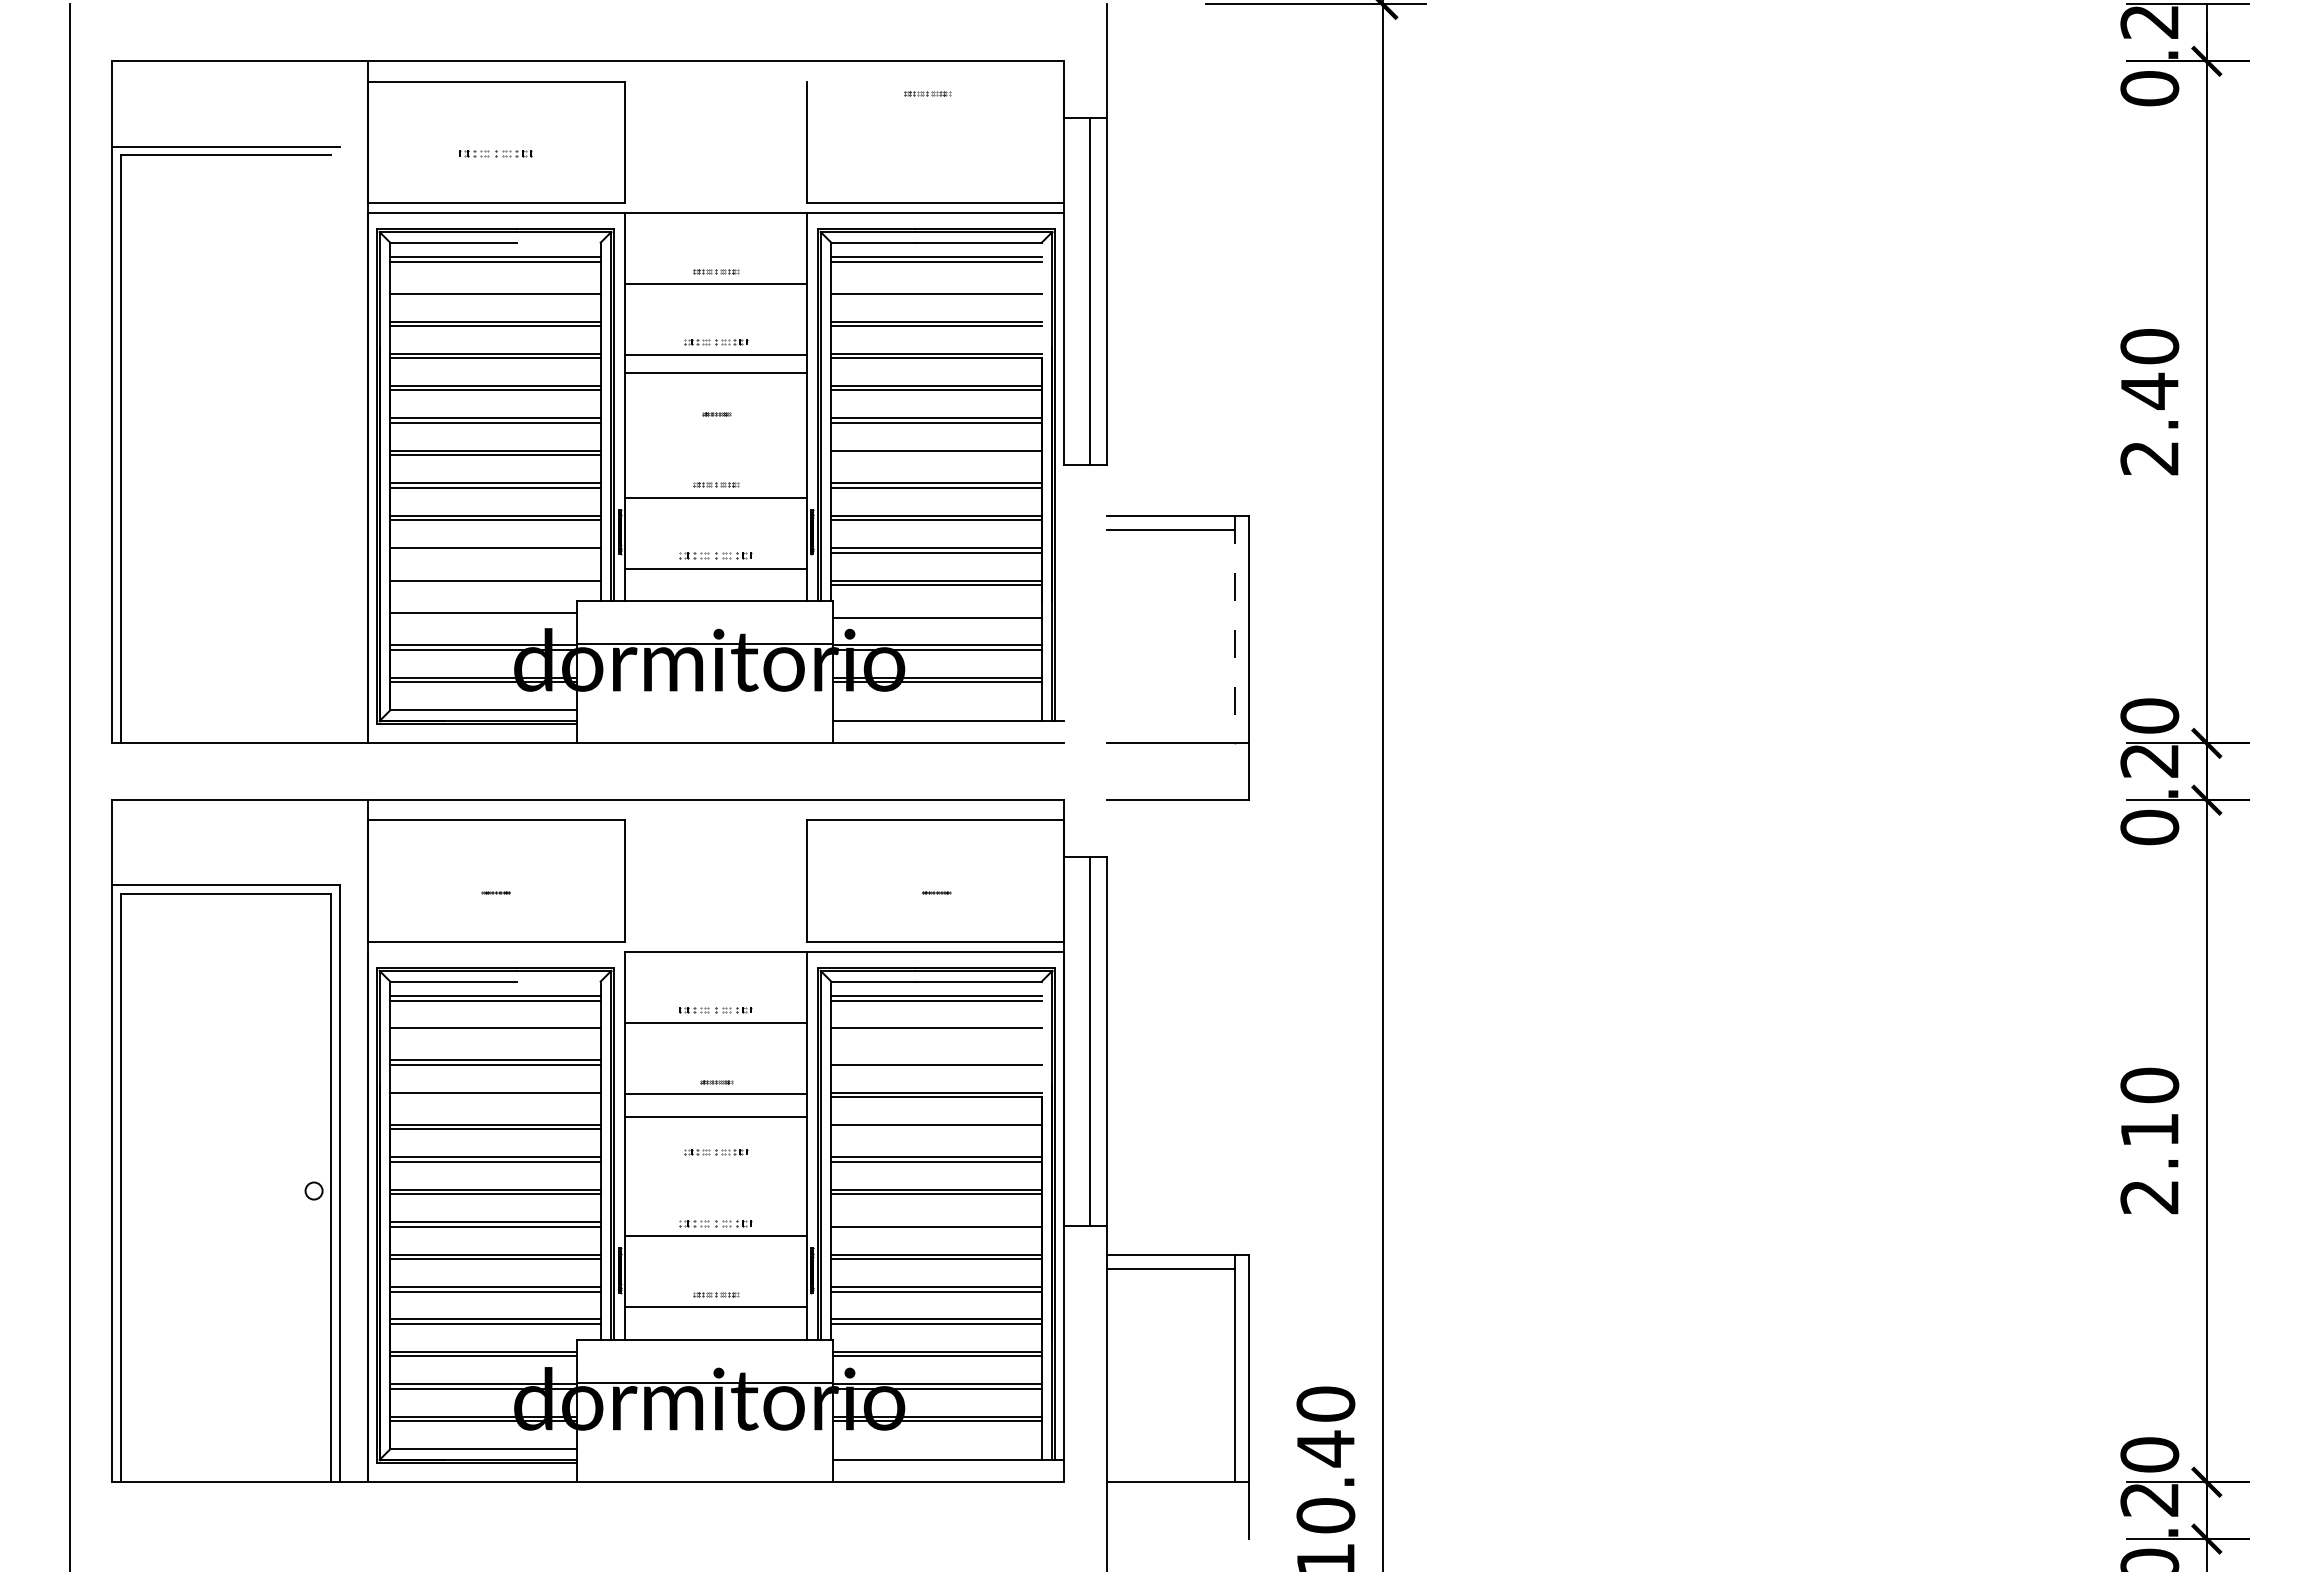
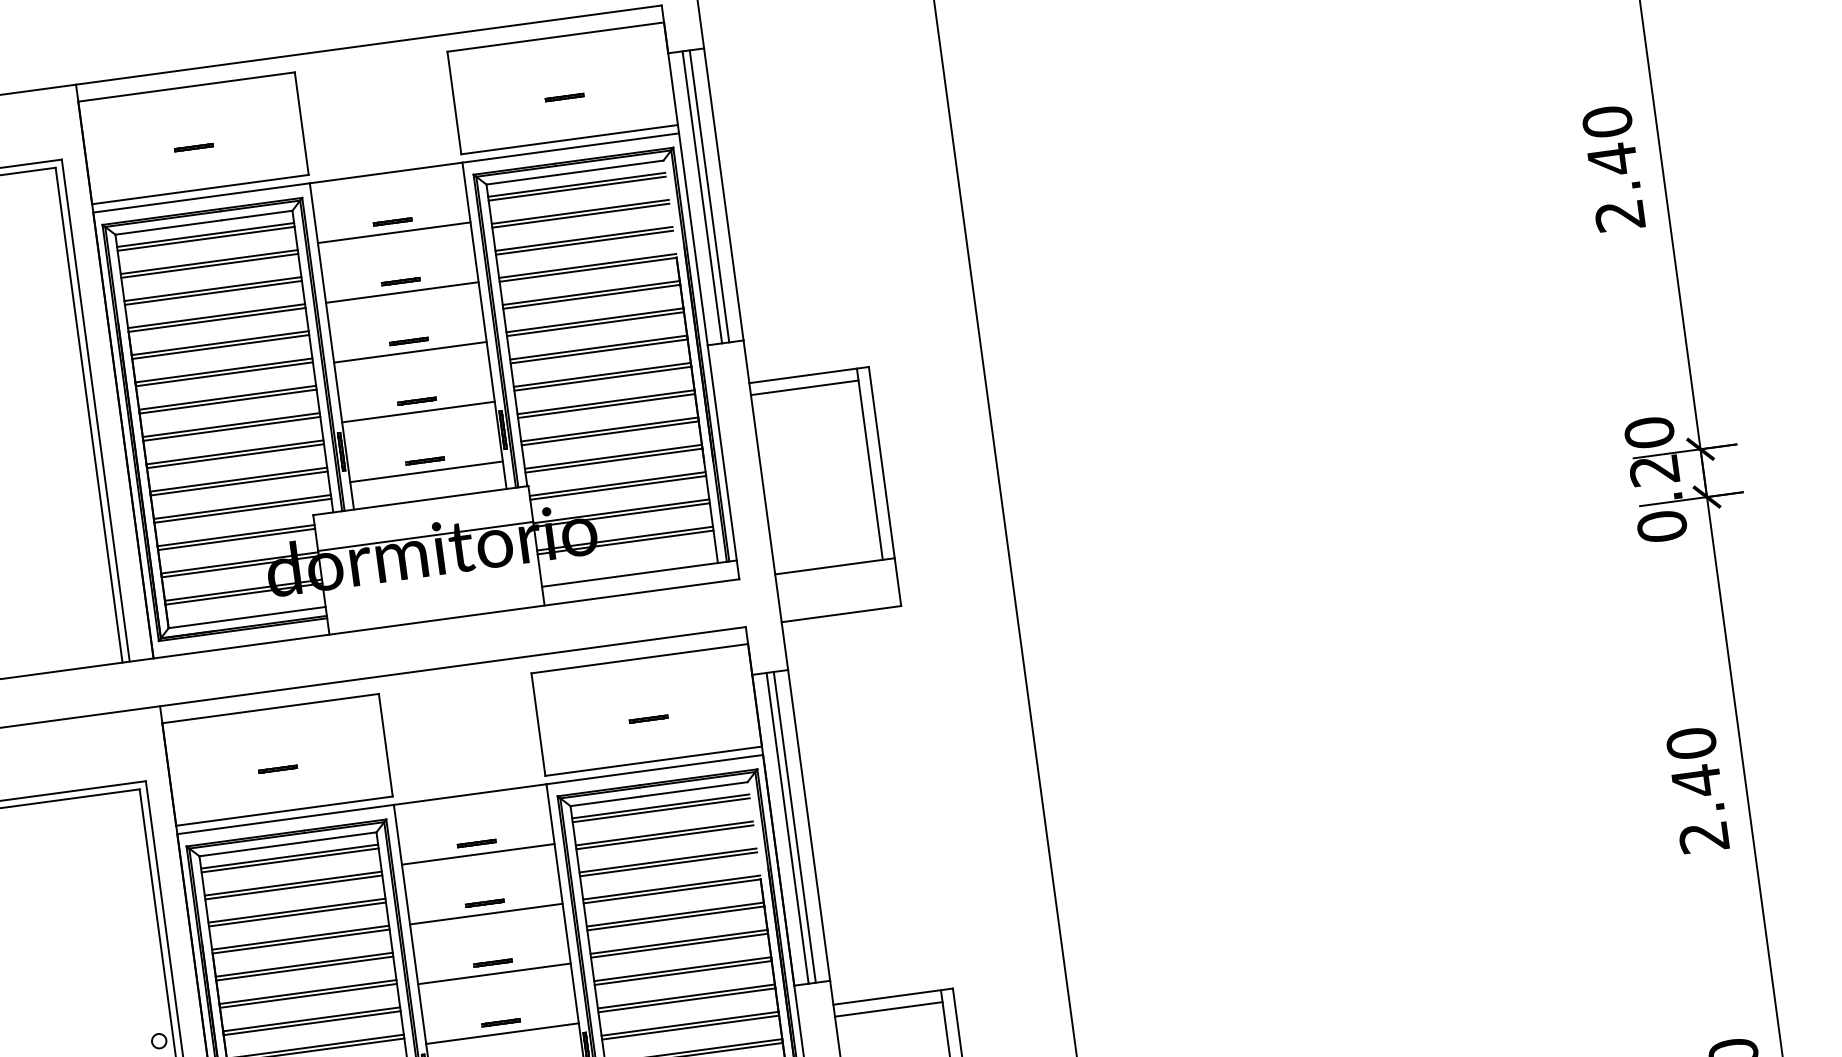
line: (935, 81) -> (555, 37), added
part: (927, 93) -> (564, 97), moved
part: (495, 153) -> (193, 147), size x0.62
line: (558, 242) -> (256, 215), added
line: (495, 289) -> (209, 262), added
line: (936, 289) -> (580, 211), added
line: (1081, 291) -> (702, 197), added
part: (716, 342) -> (401, 281), size x0.71
line: (715, 372) -> (409, 352), moved
part: (716, 413) -> (409, 341), size x1.67
line: (339, 444) -> (95, 410), added
line: (331, 449) -> (89, 415), added
line: (936, 455) -> (599, 351), added
line: (495, 552) -> (239, 483), added
part: (716, 555) -> (425, 460), size x0.62
line: (495, 585) -> (242, 511), added
line: (1064, 604) -> (723, 462), added
line: (936, 613) -> (617, 484), added
line: (483, 617) -> (236, 539), added
line: (1234, 629) -> (869, 464), dashed -> solid
line: (1106, 661) -> (765, 505), added
part: (495, 892) -> (277, 769), size x1.67
part: (936, 892) -> (648, 719), size x1.67
line: (496, 952) -> (285, 819), added
line: (558, 981) -> (341, 837), added
part: (716, 1010) -> (477, 843), size x0.62
line: (495, 1032) -> (293, 887), added
line: (936, 1032) -> (664, 837), added
line: (1081, 1041) -> (787, 828), added
line: (936, 1060) -> (667, 860), added
part: (716, 1081) -> (485, 903), size x1.43
line: (495, 1097) -> (301, 941), added
line: (715, 1117) -> (494, 974), moved
line: (936, 1129) -> (675, 918), added
text: (2149, 1129) -> (1696, 780), 2.10 -> 2.40
part: (716, 1152) -> (493, 962), size x0.71
line: (936, 1222) -> (686, 996), added
part: (716, 1223) -> (501, 1022), size x0.62

